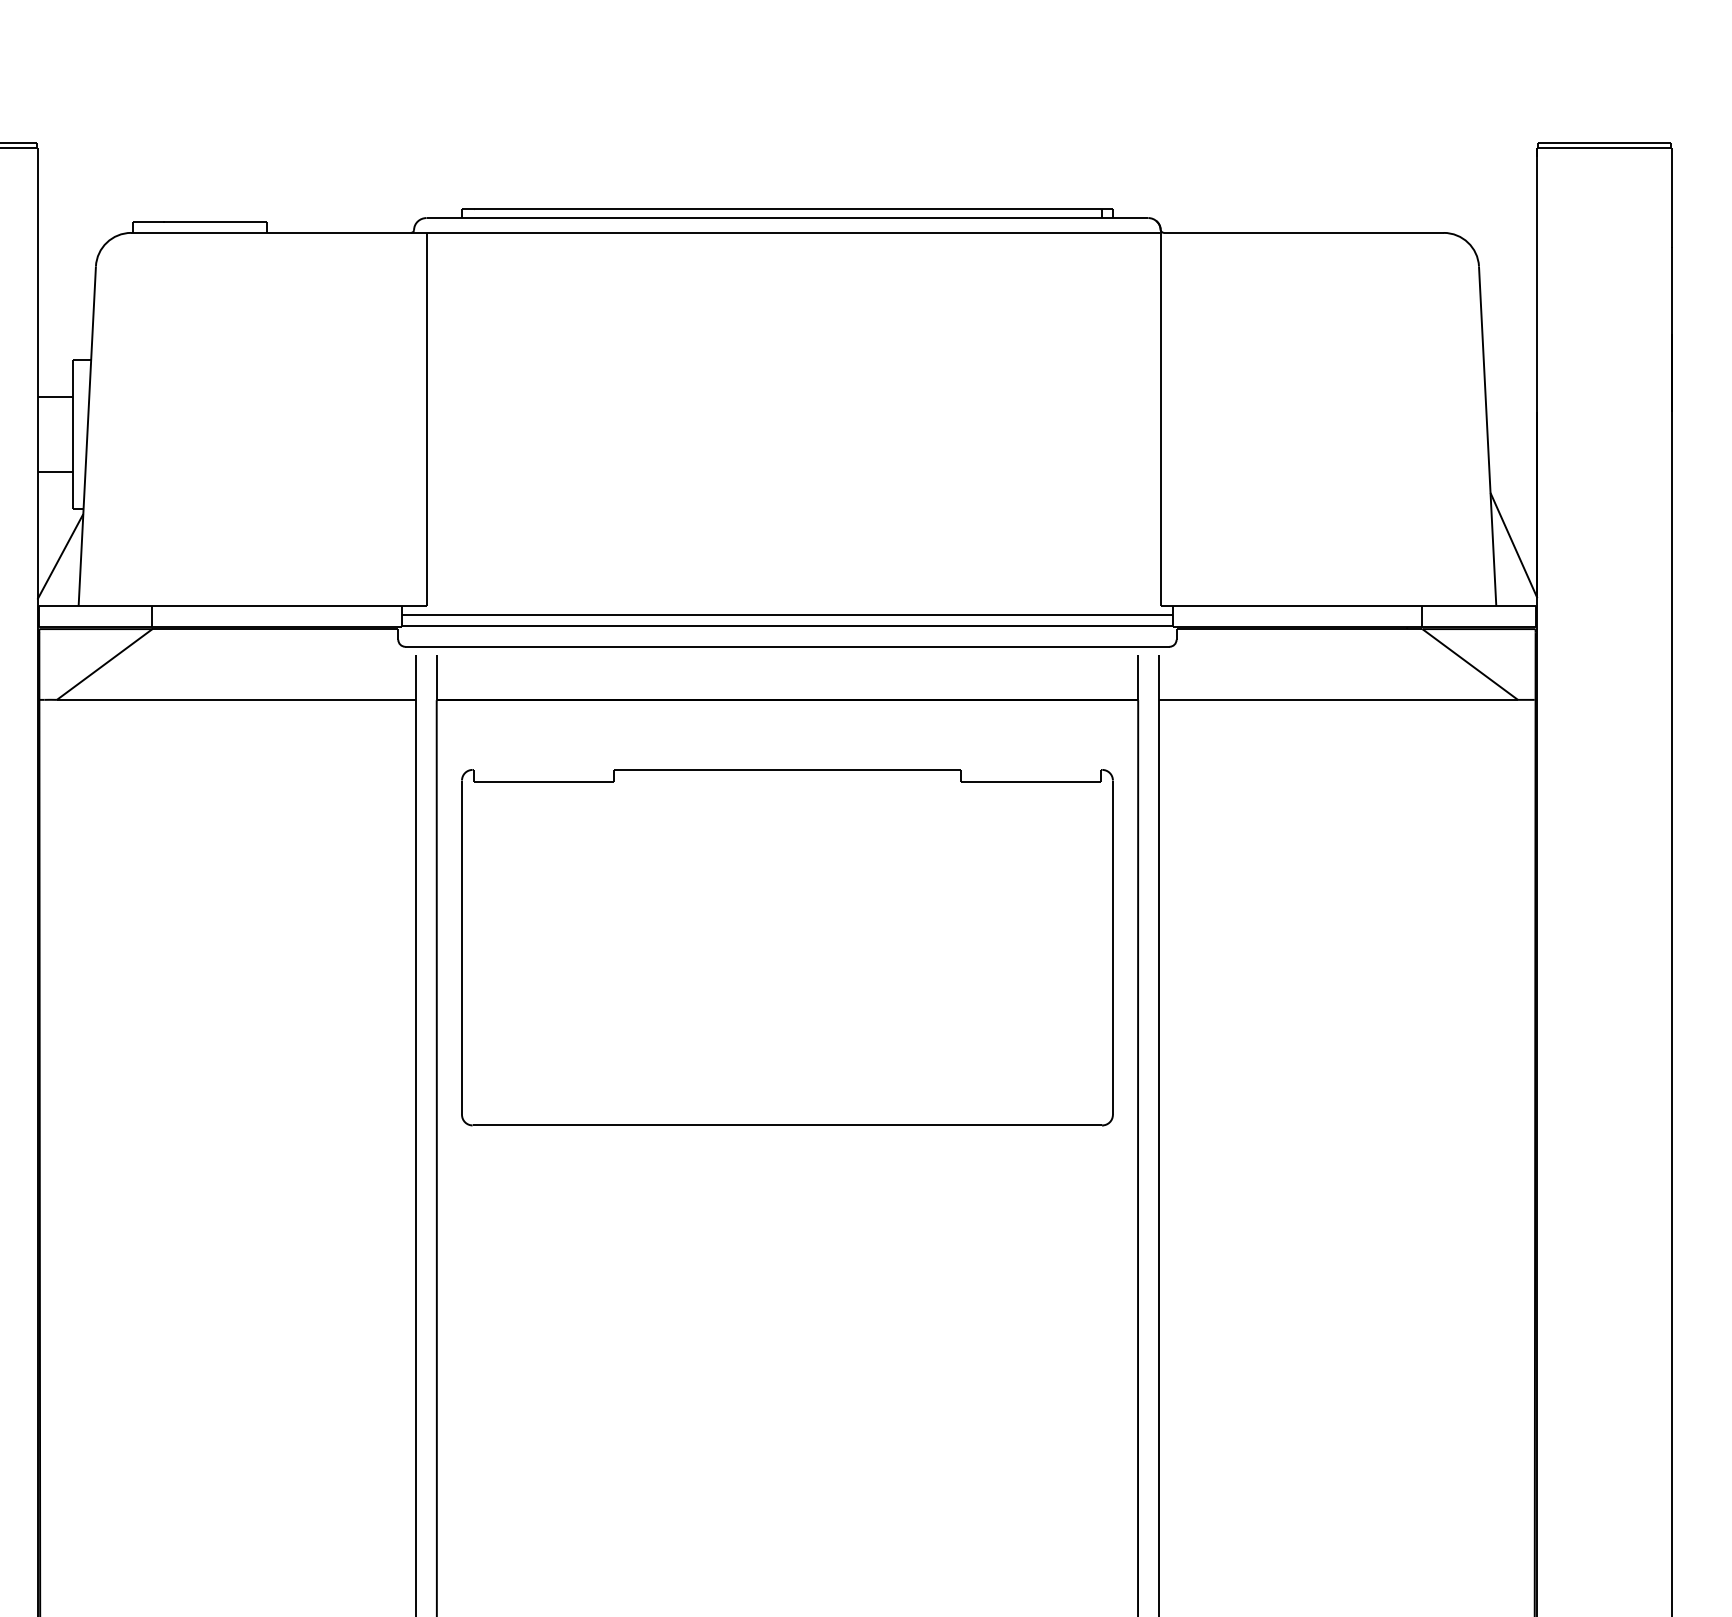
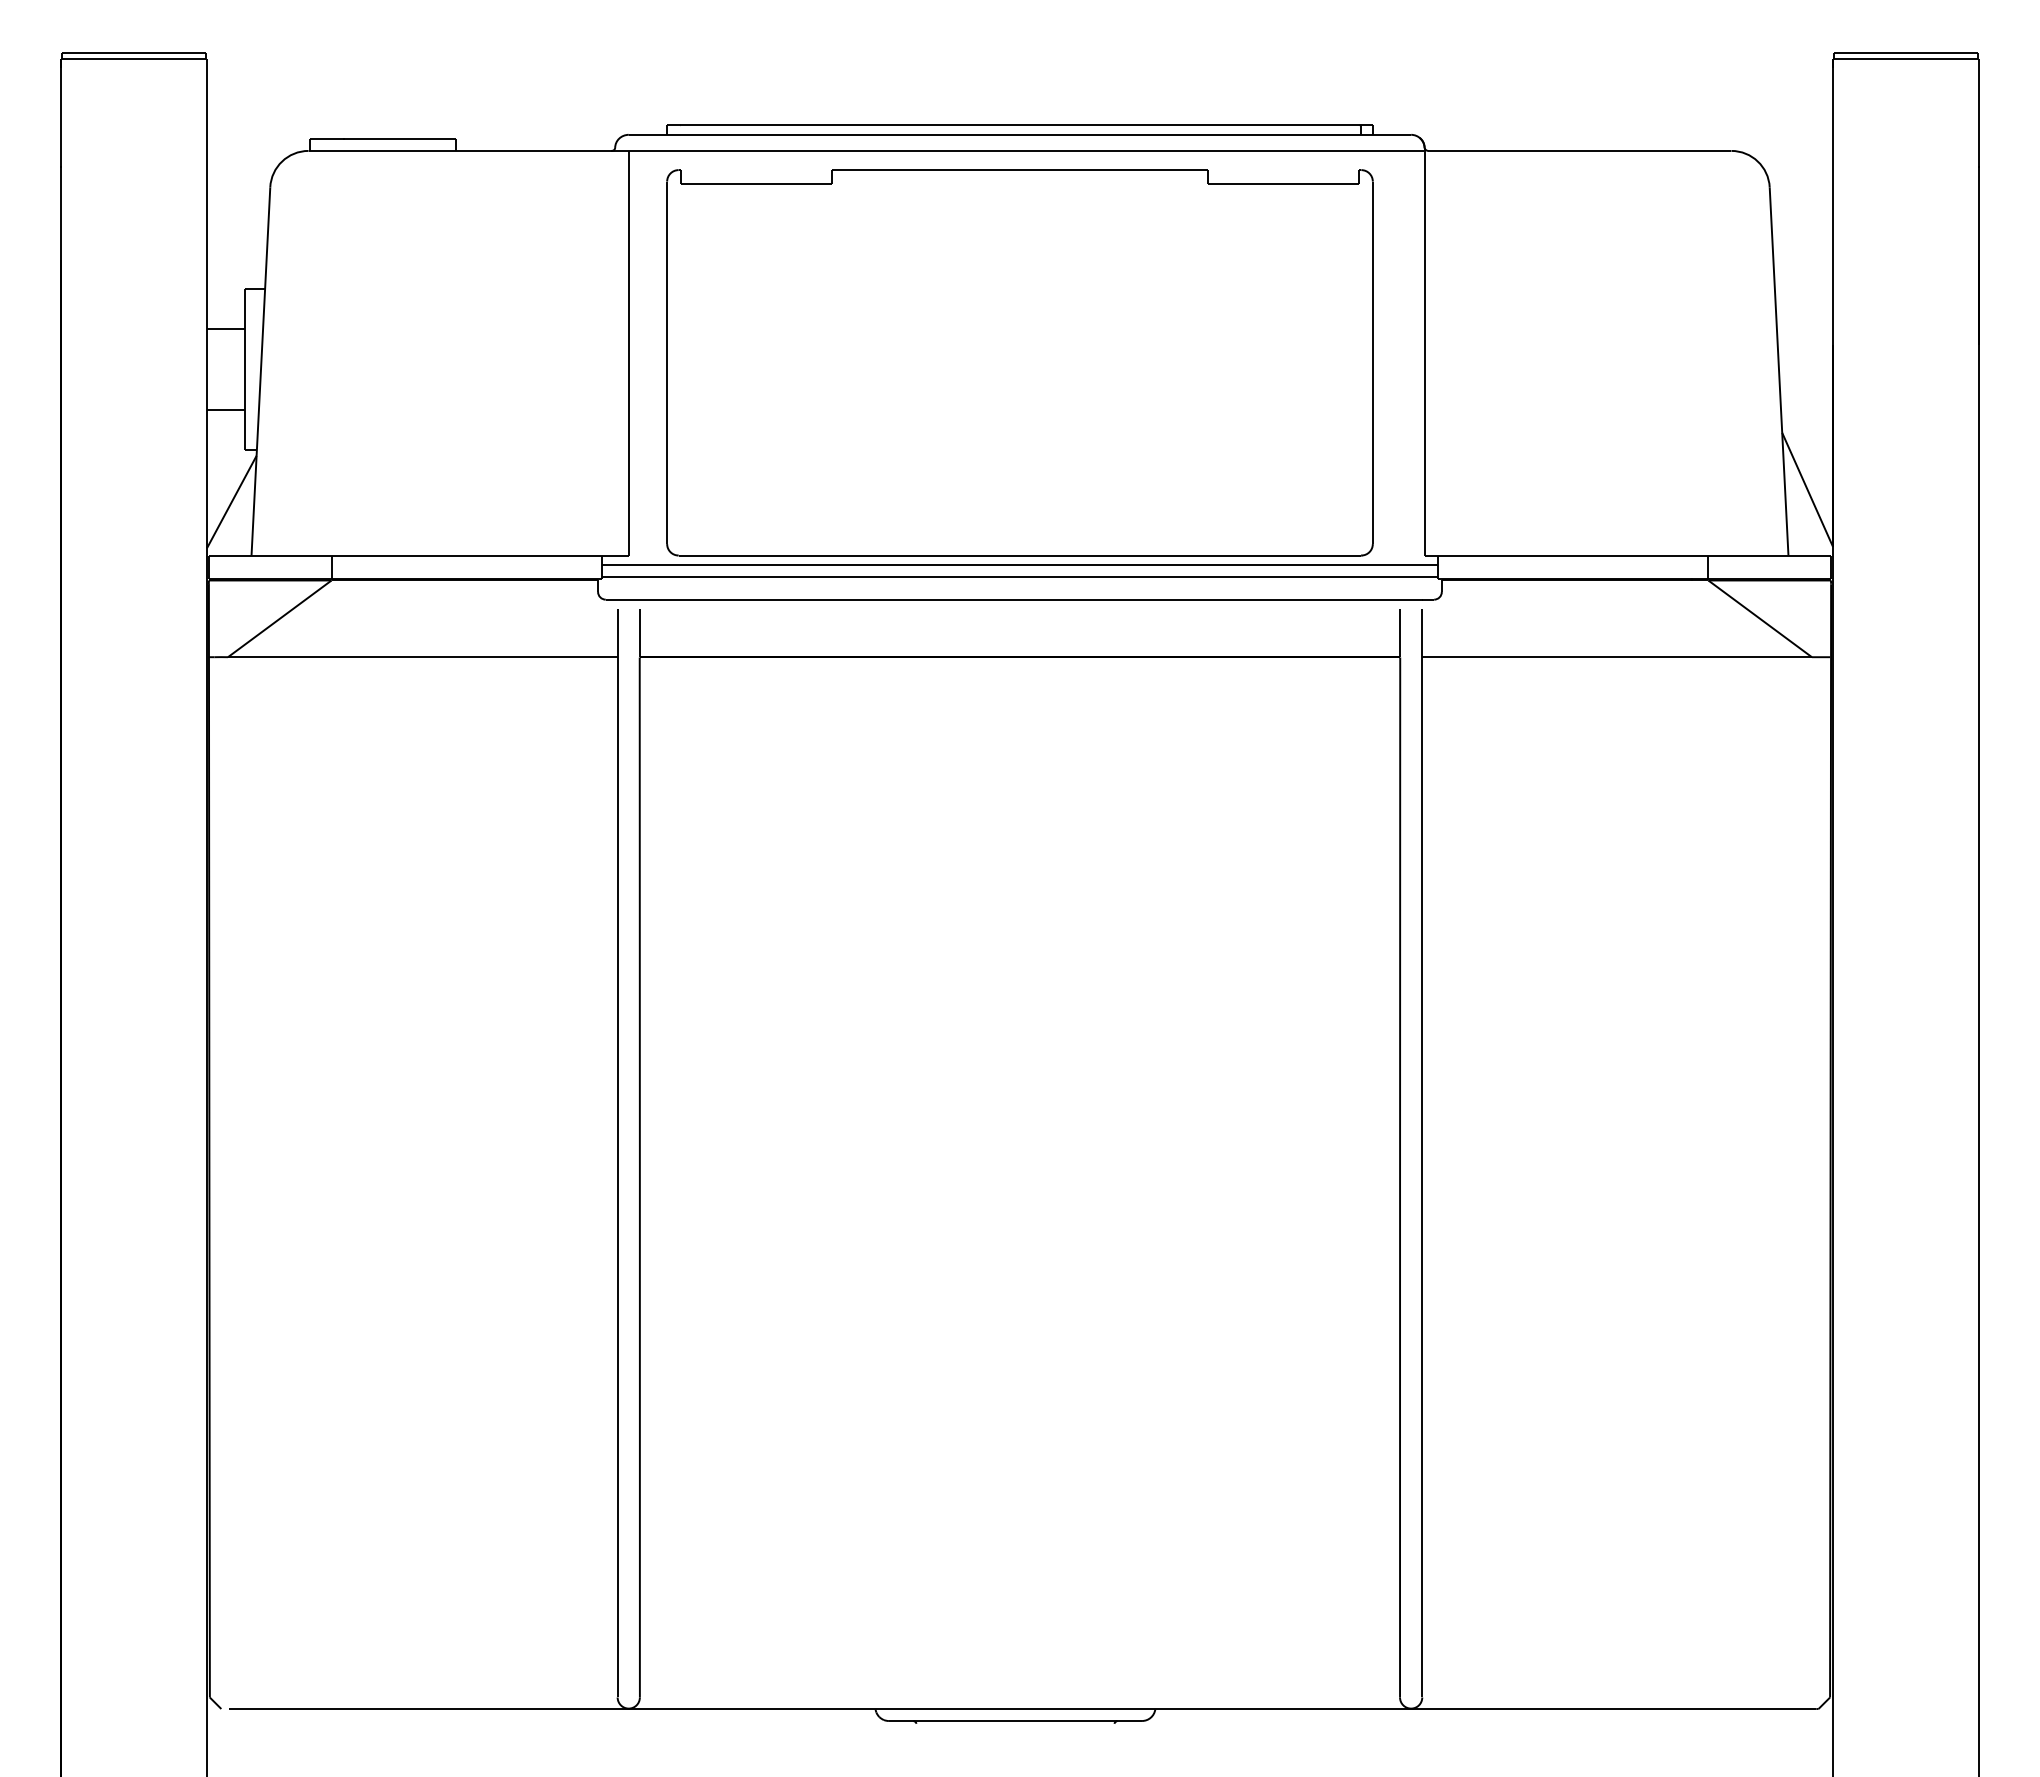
part: (787, 947) -> (1019, 362), moved

